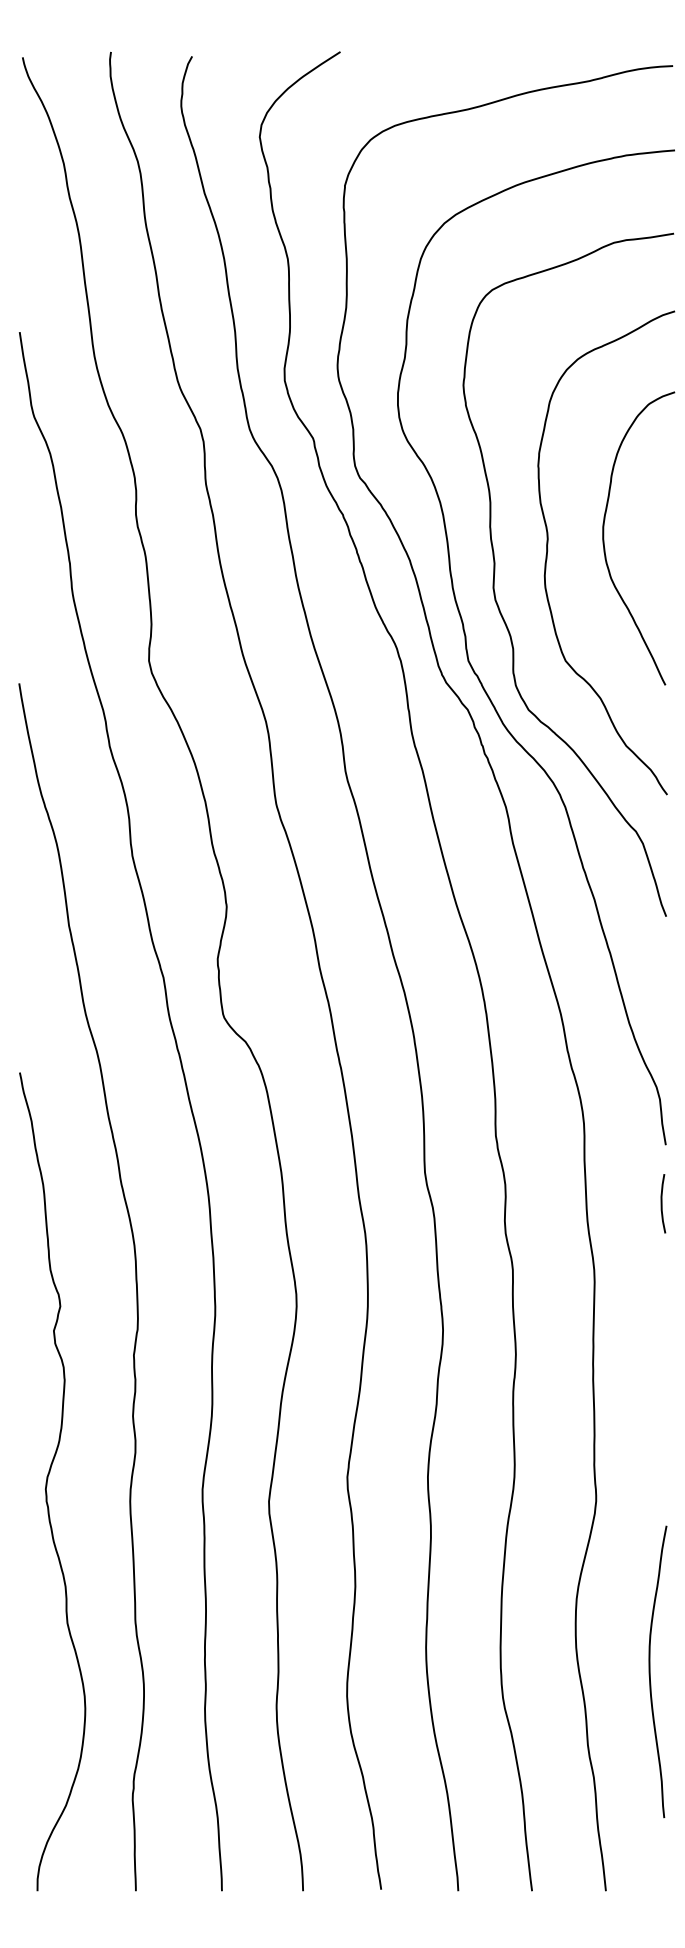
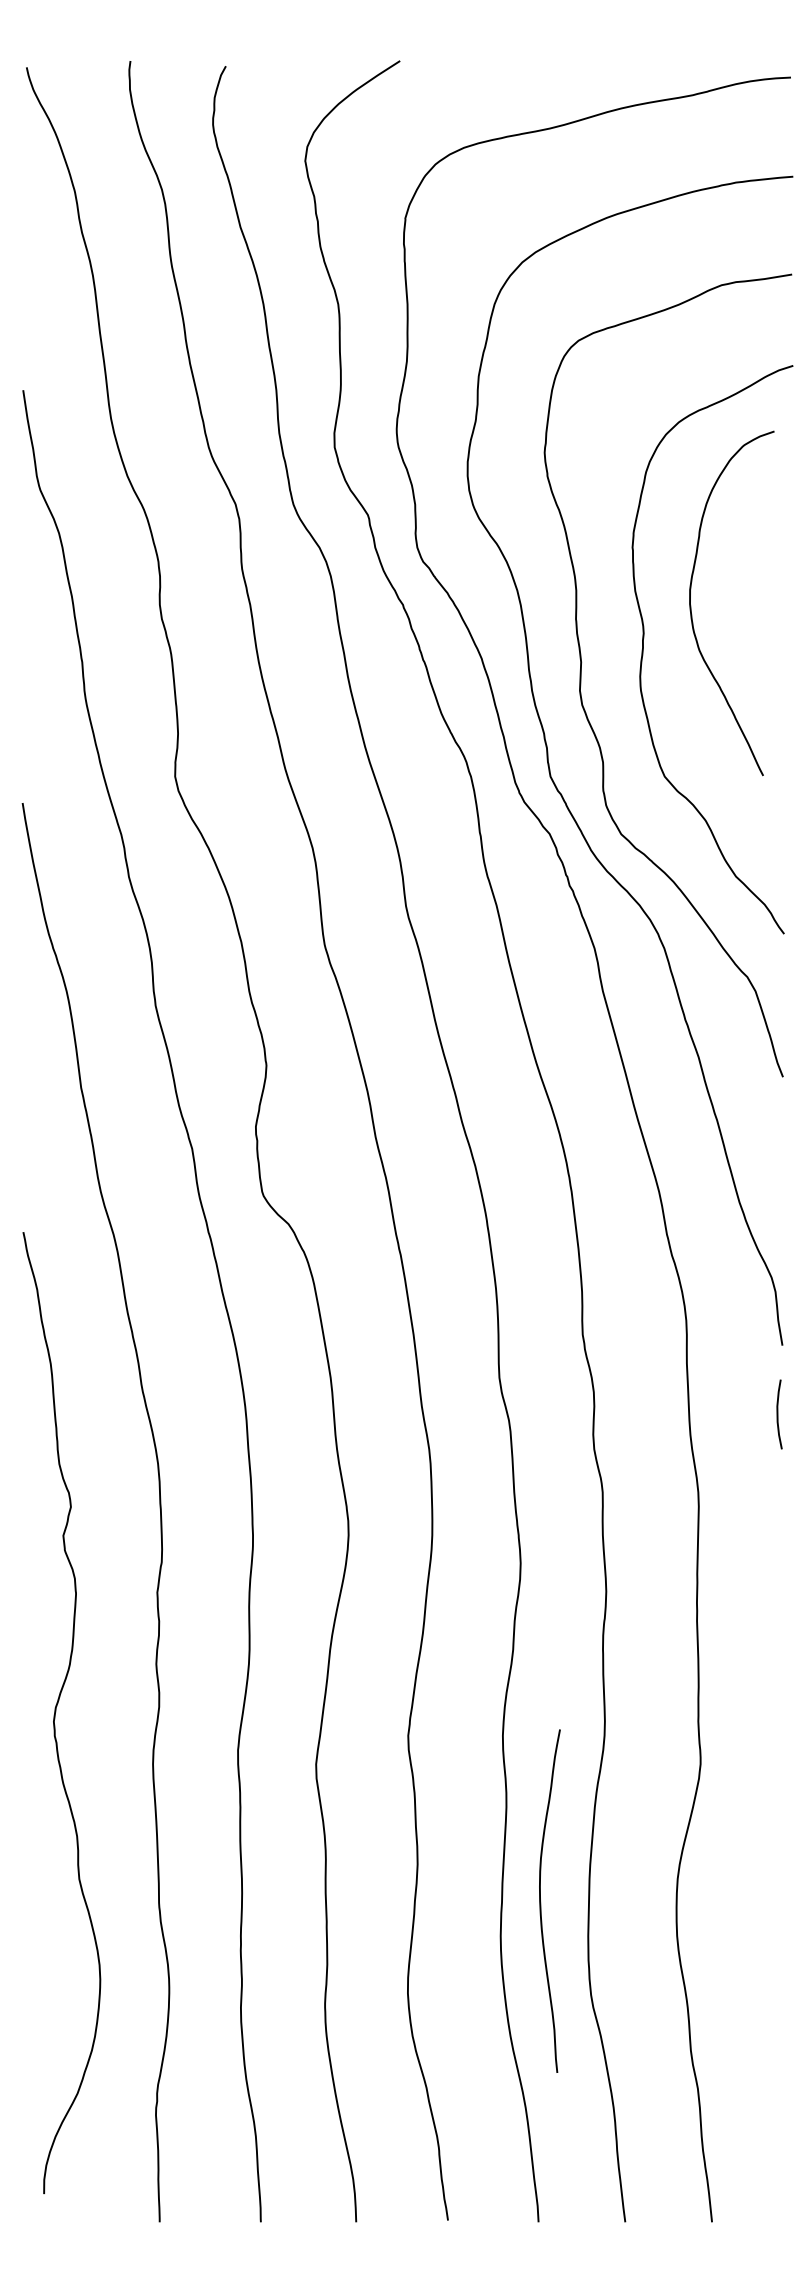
curve: (604, 538) -> (691, 603), moved
curve: (48, 1479) -> (57, 1710), moved
curve: (650, 1671) -> (541, 1900), moved

